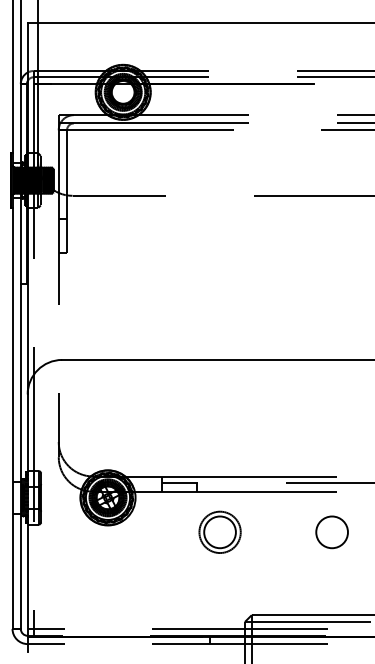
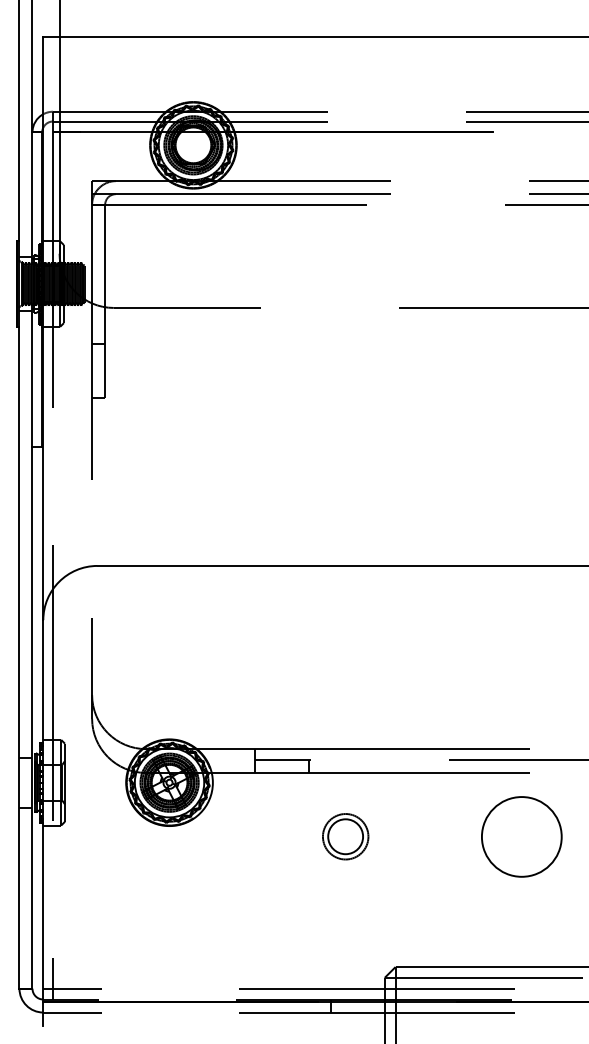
part: (219, 531) -> (344, 835), size x0.7
circle: (331, 532) -> (520, 837), size x1.6

